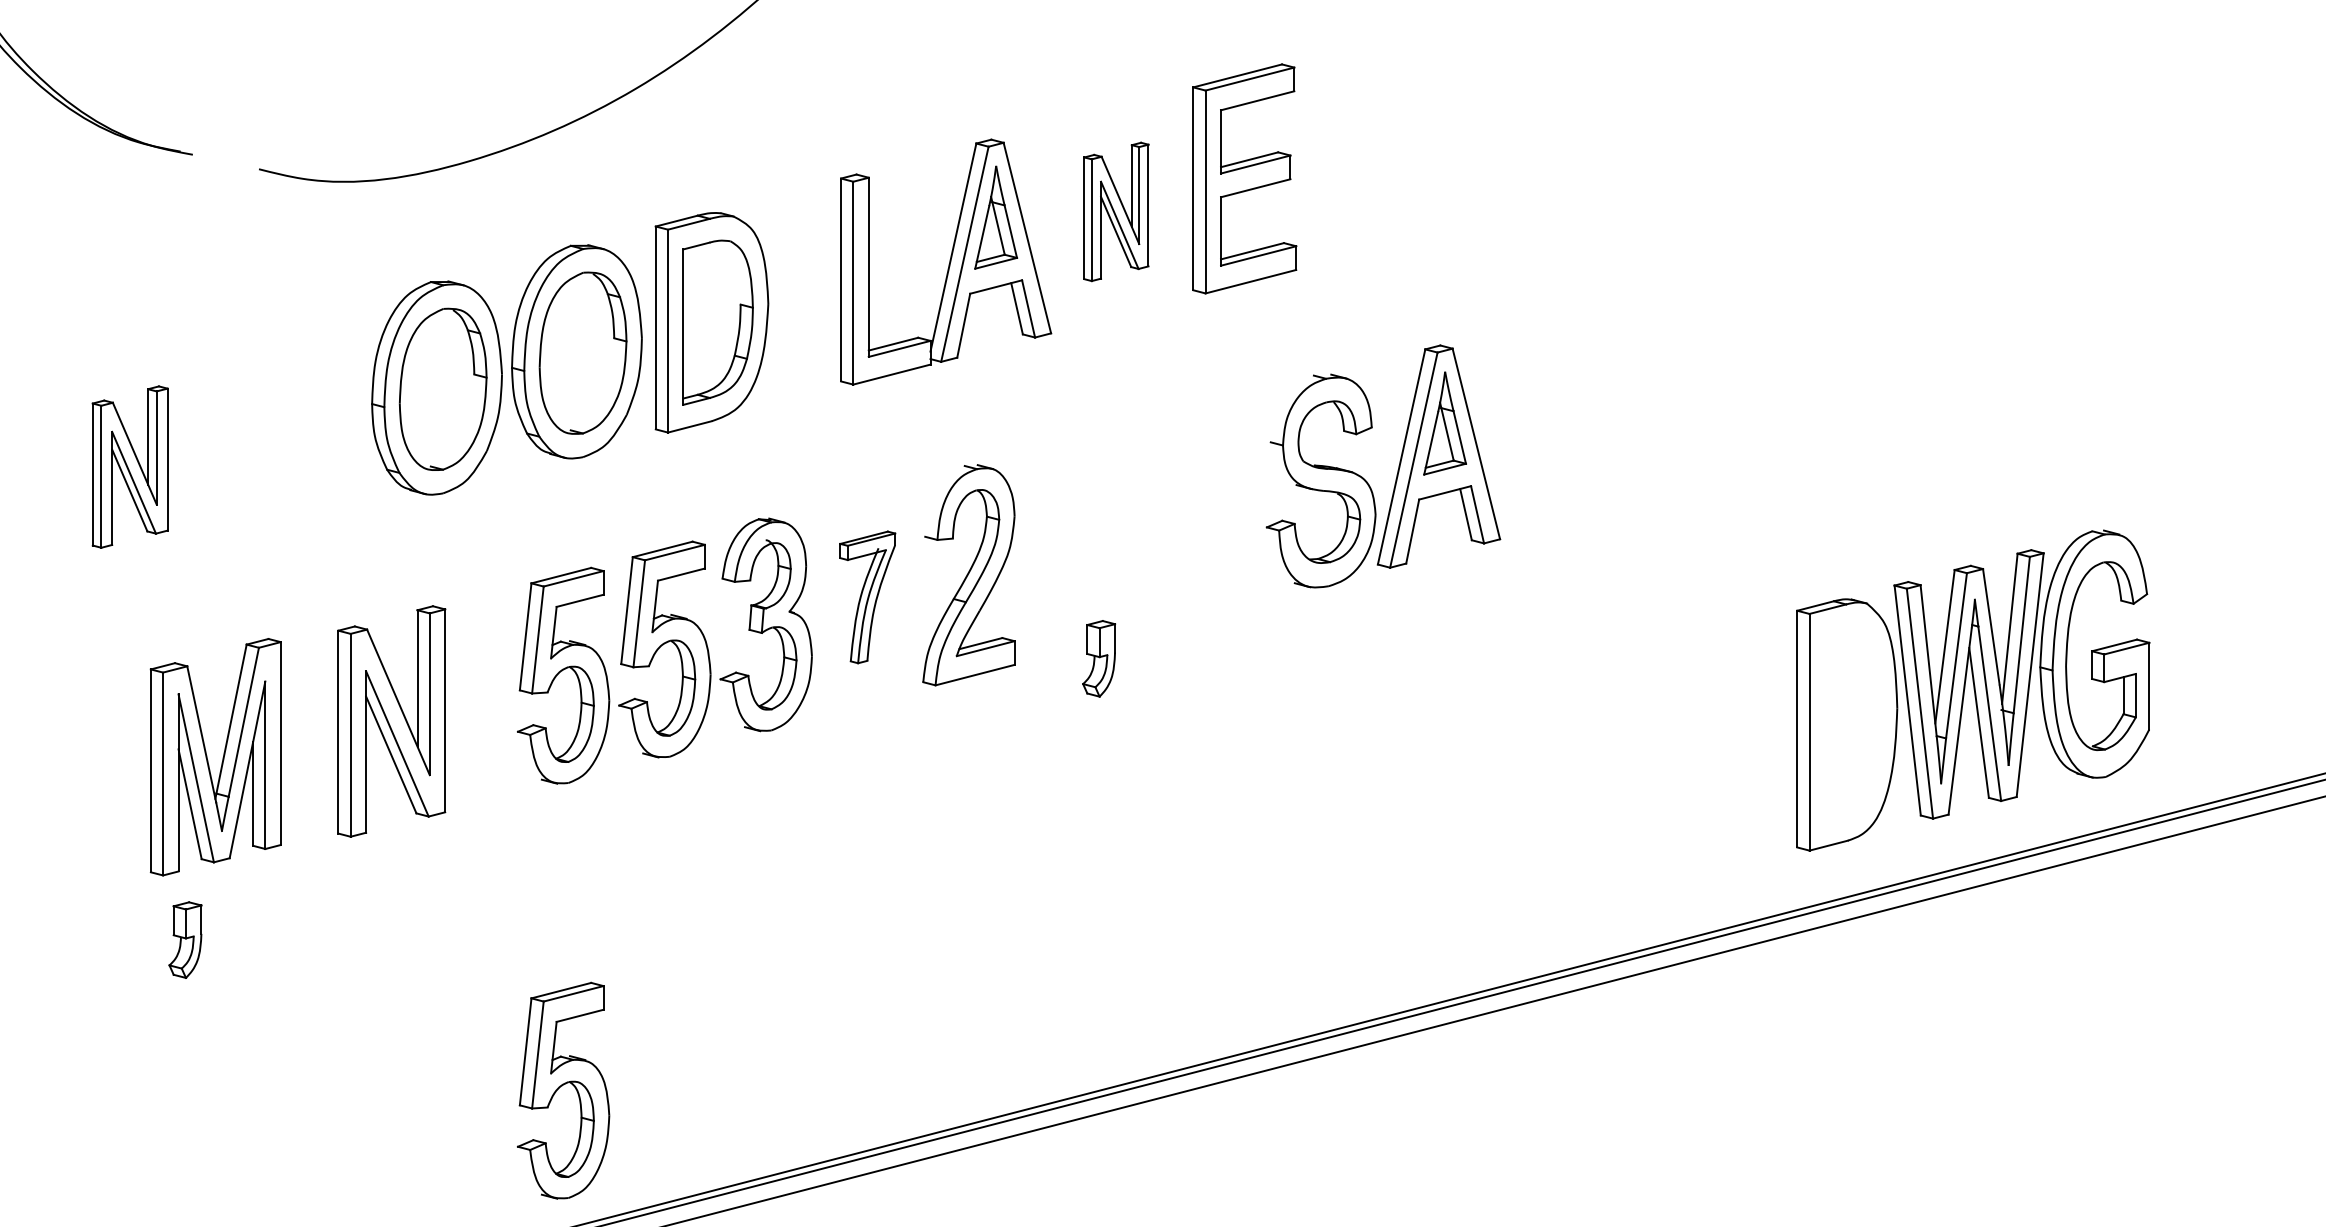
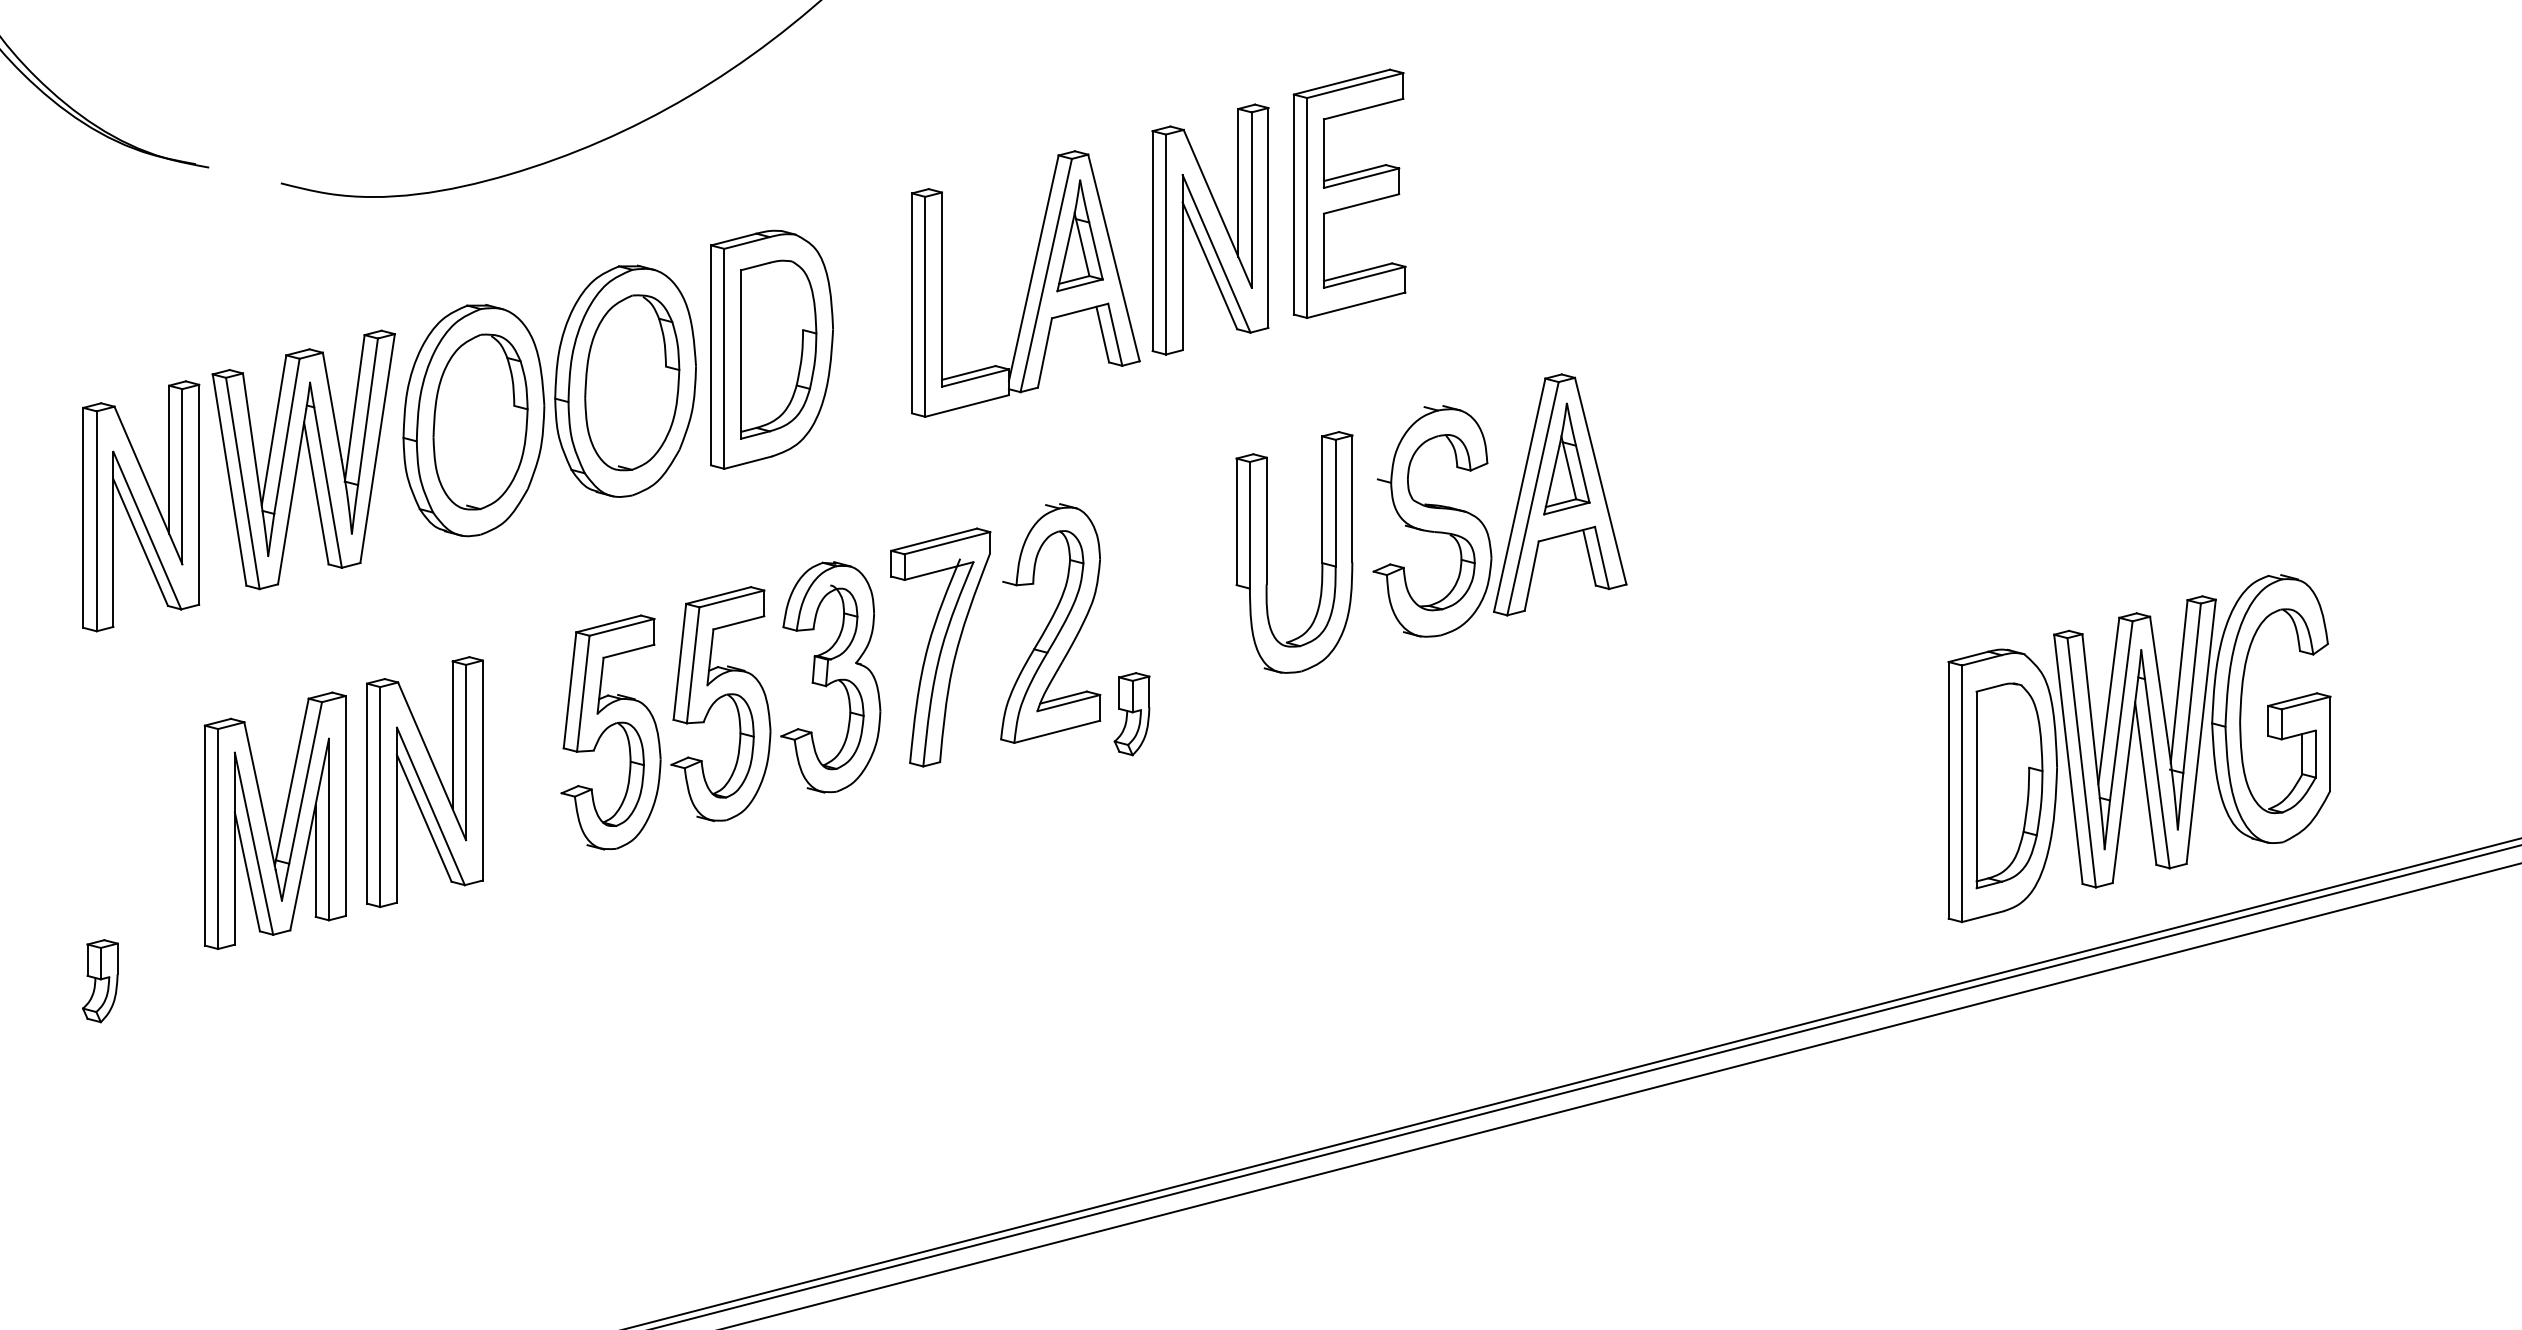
part: (1116, 211) -> (1210, 229), size x1.67
part: (280, 424) -> (304, 460), added
part: (129, 466) -> (140, 505), size x1.43
part: (1168, 509) -> (1266, 552), added
part: (867, 597) -> (940, 647), size x1.67
part: (1099, 658) -> (1132, 713), moved
part: (1853, 724) -> (2009, 785), added
part: (222, 757) -> (282, 821), moved
part: (185, 939) -> (100, 980), moved
part: (563, 1090) -> (611, 1182), removed

